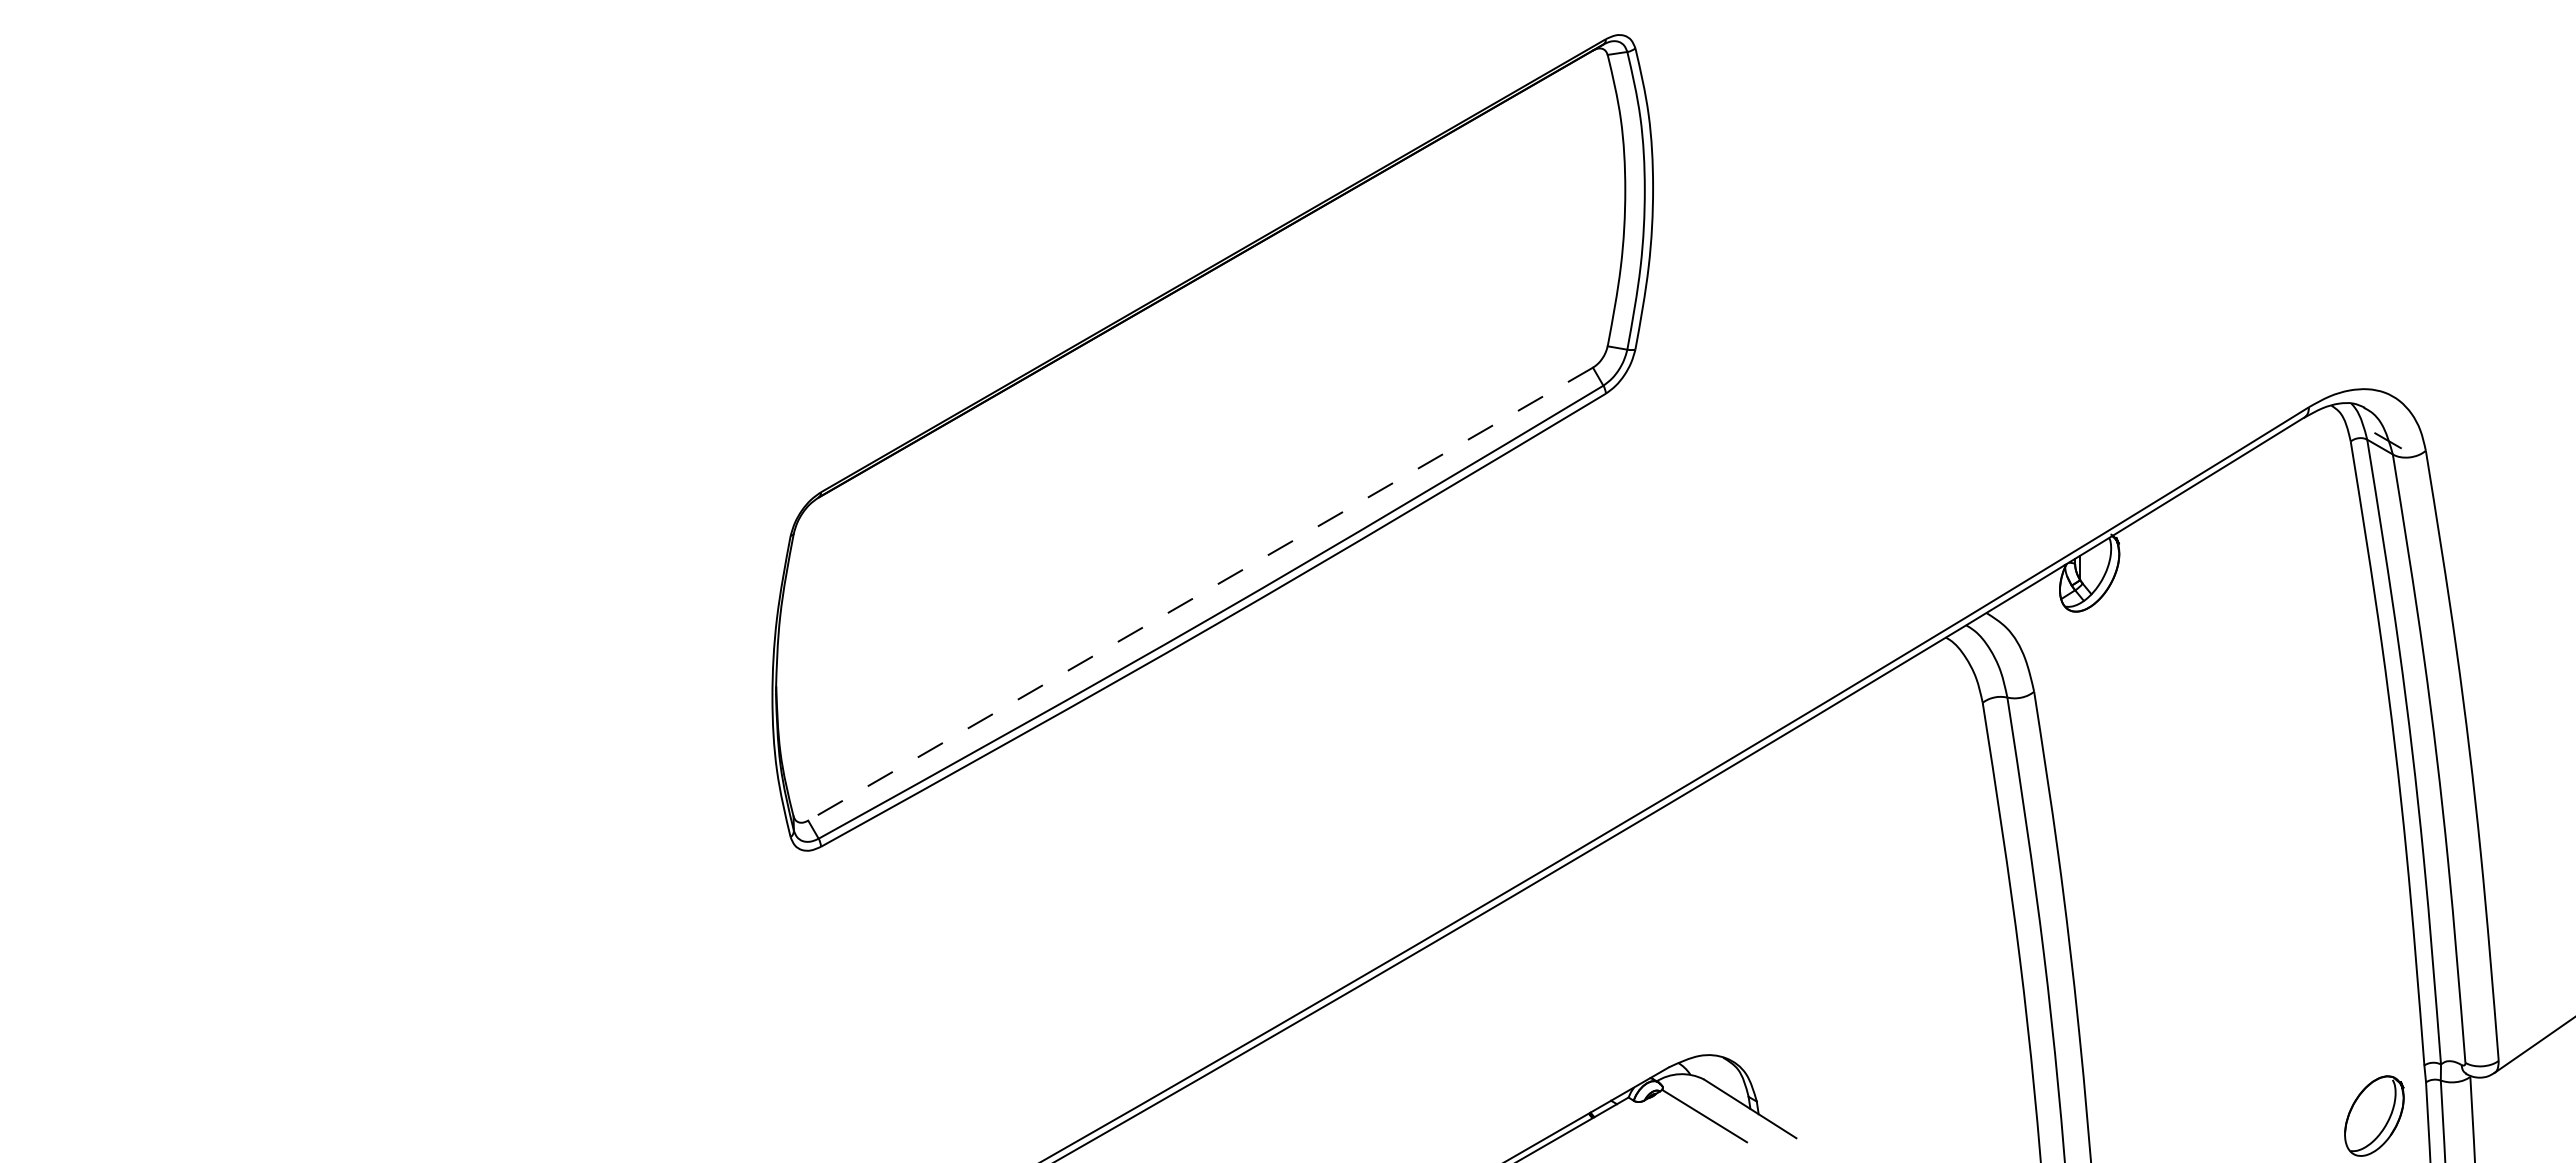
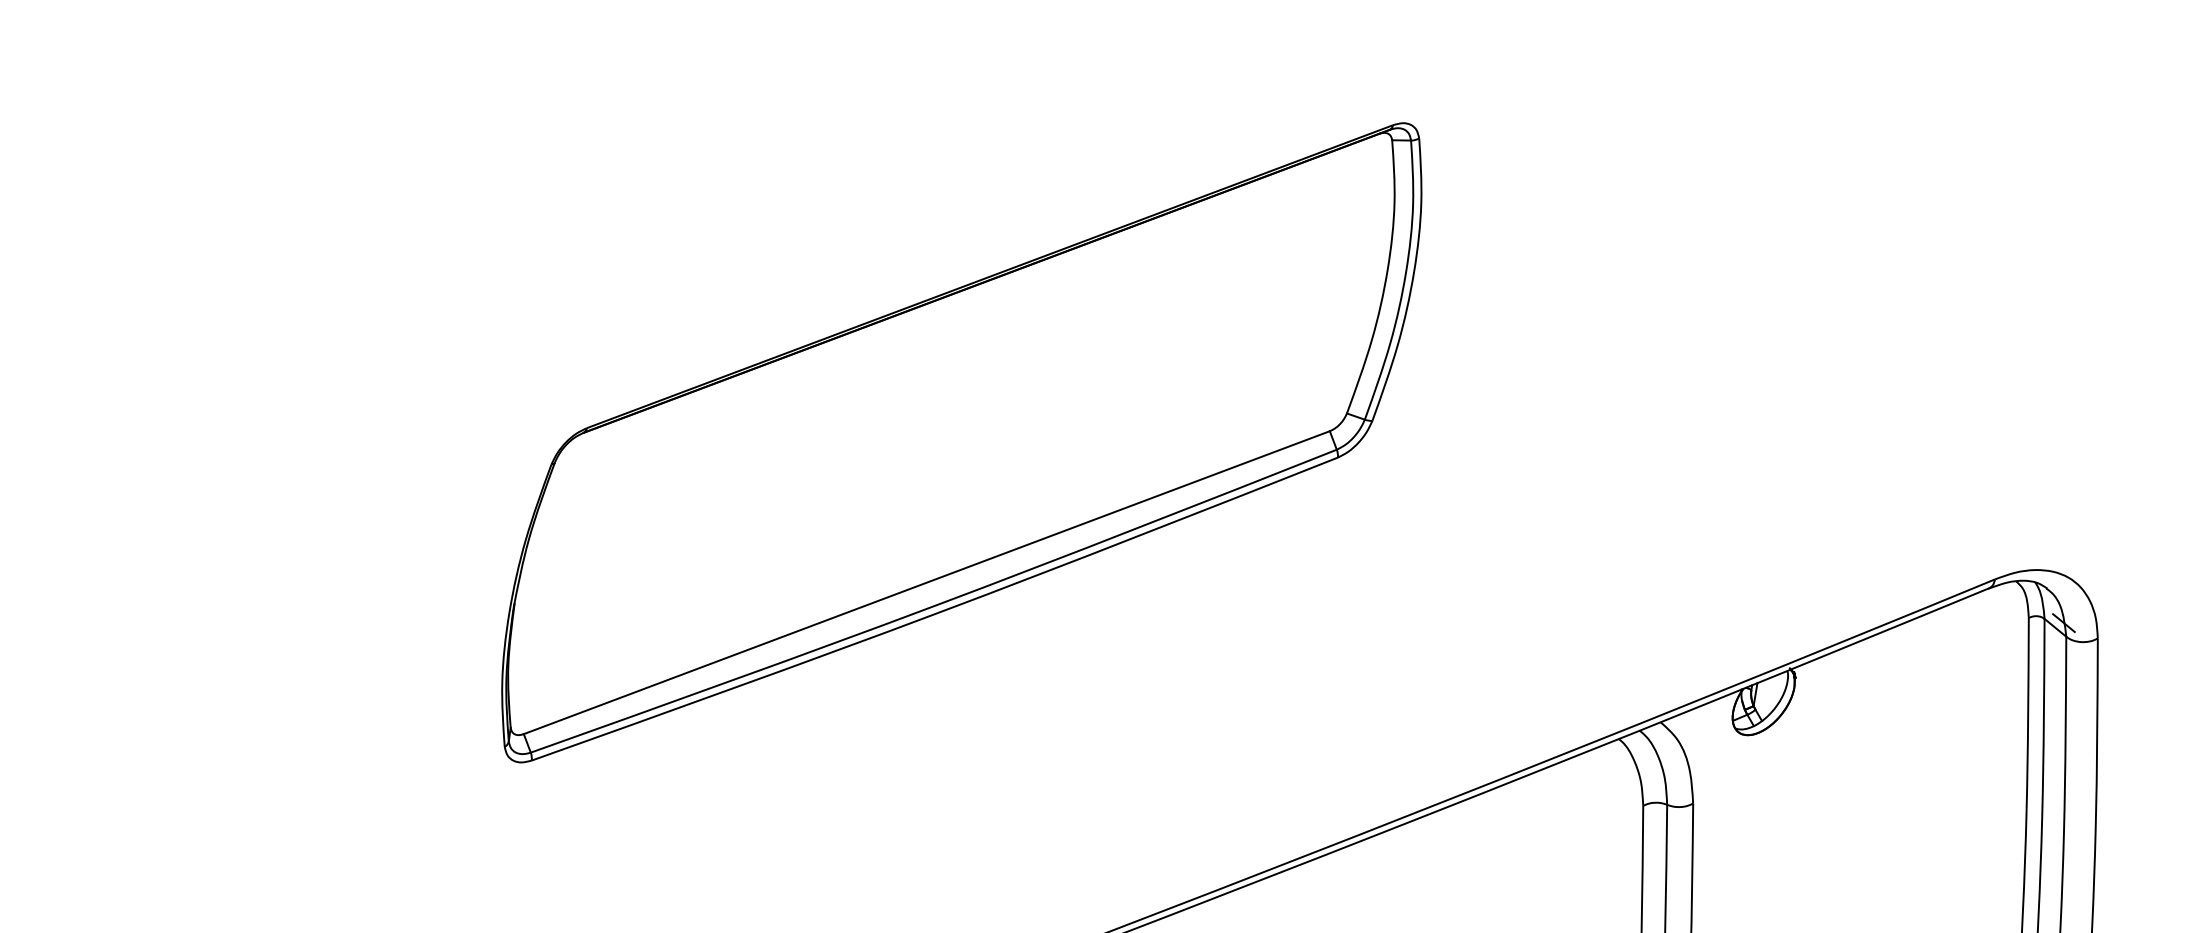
line: (1200, 594) -> (926, 582), dashed -> solid

